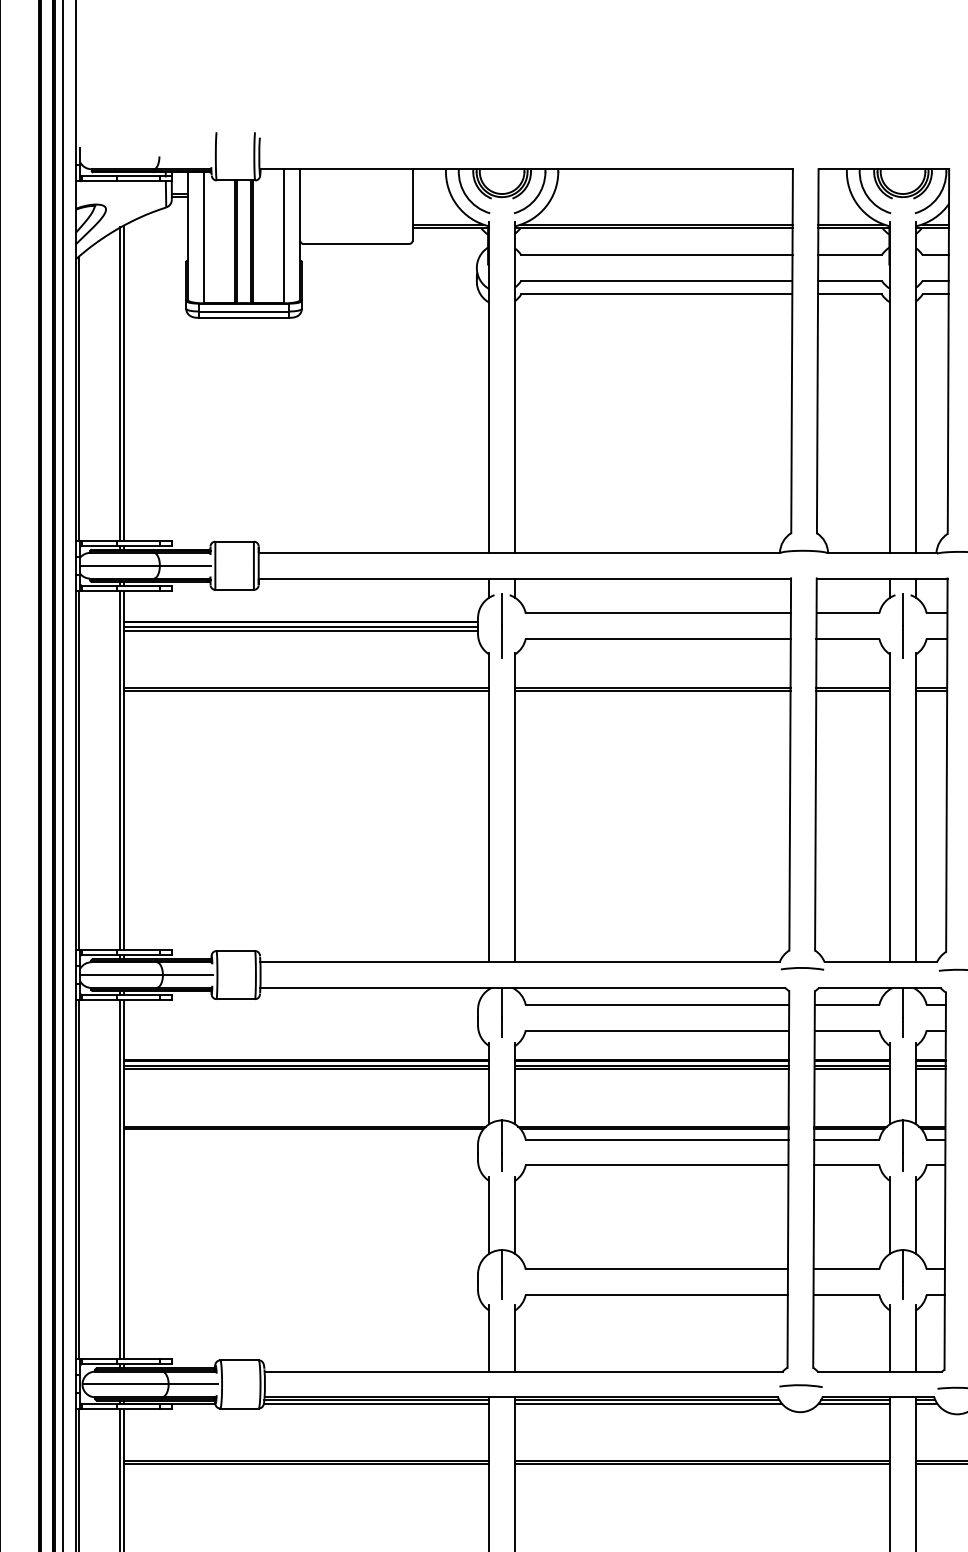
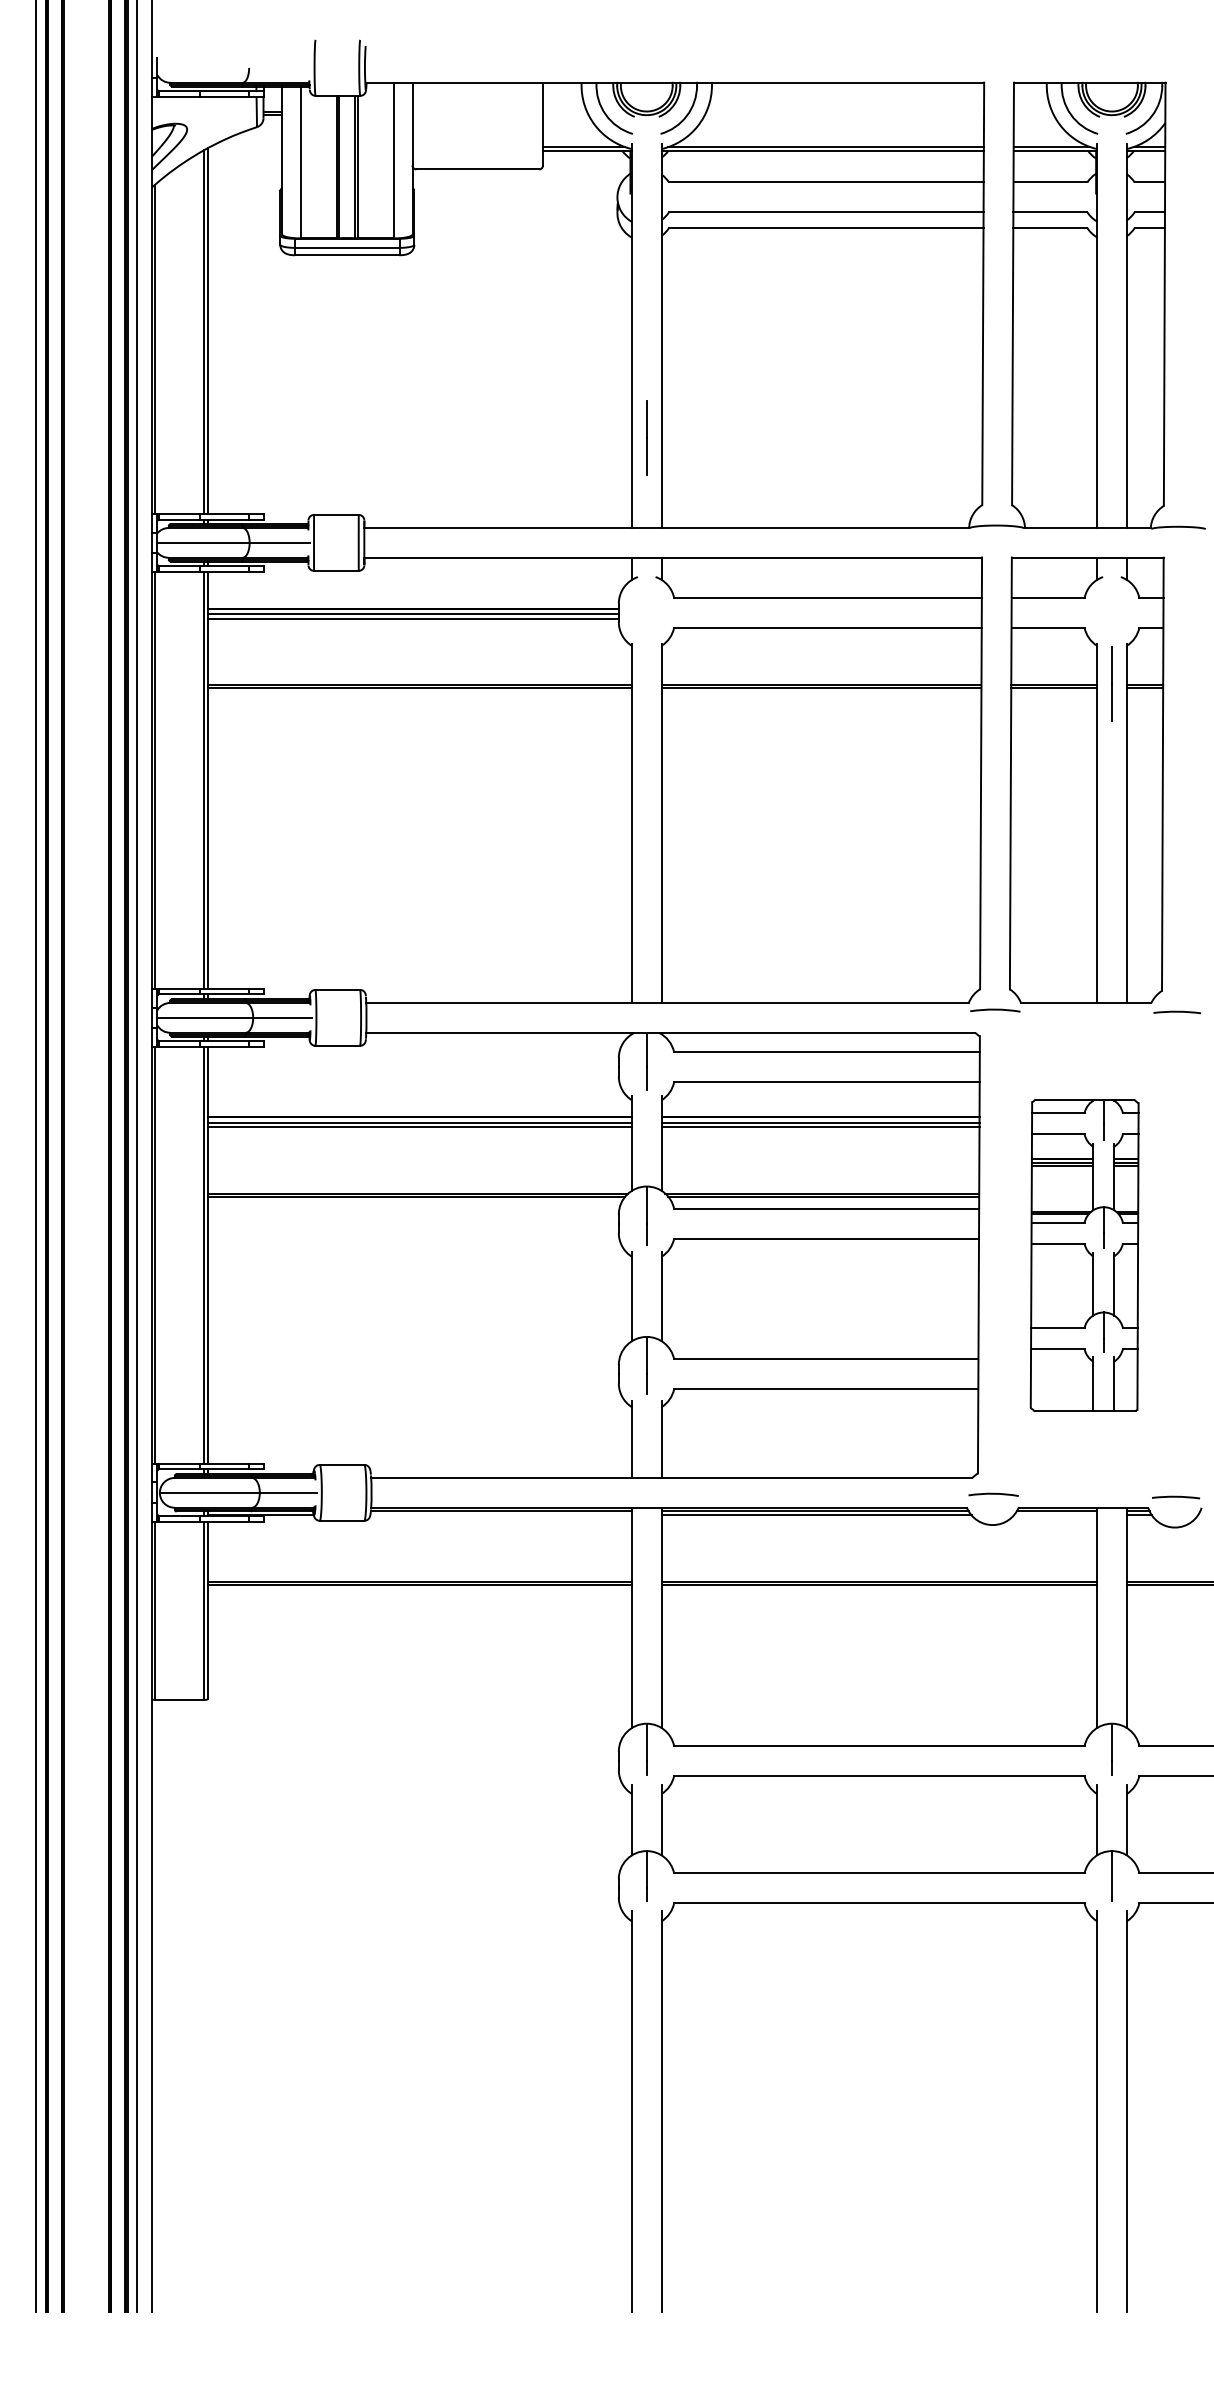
line: (501, 625) -> (646, 437), moved
line: (902, 625) -> (1111, 683), moved
part: (879, 1179) -> (1084, 1255), size x0.7
line: (376, 1403) -> (500, 1515), removed
line: (854, 1403) -> (1055, 1515), removed

